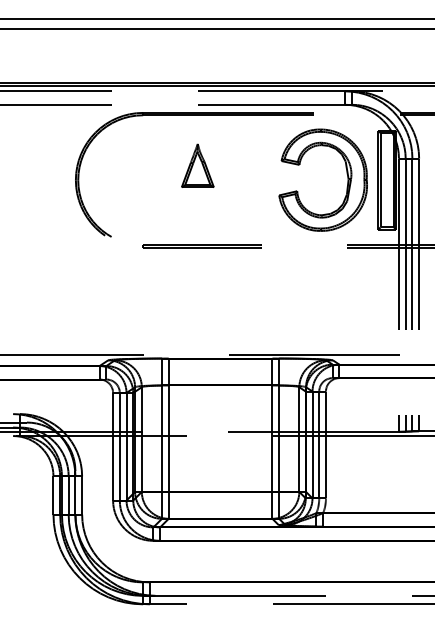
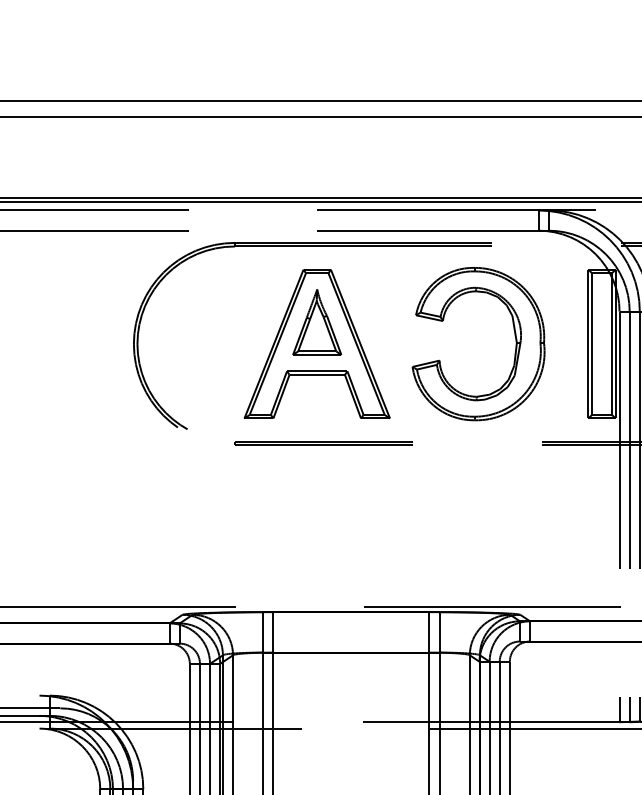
part: (346, 174) -> (513, 335), moved
part: (197, 180) -> (316, 344), added

